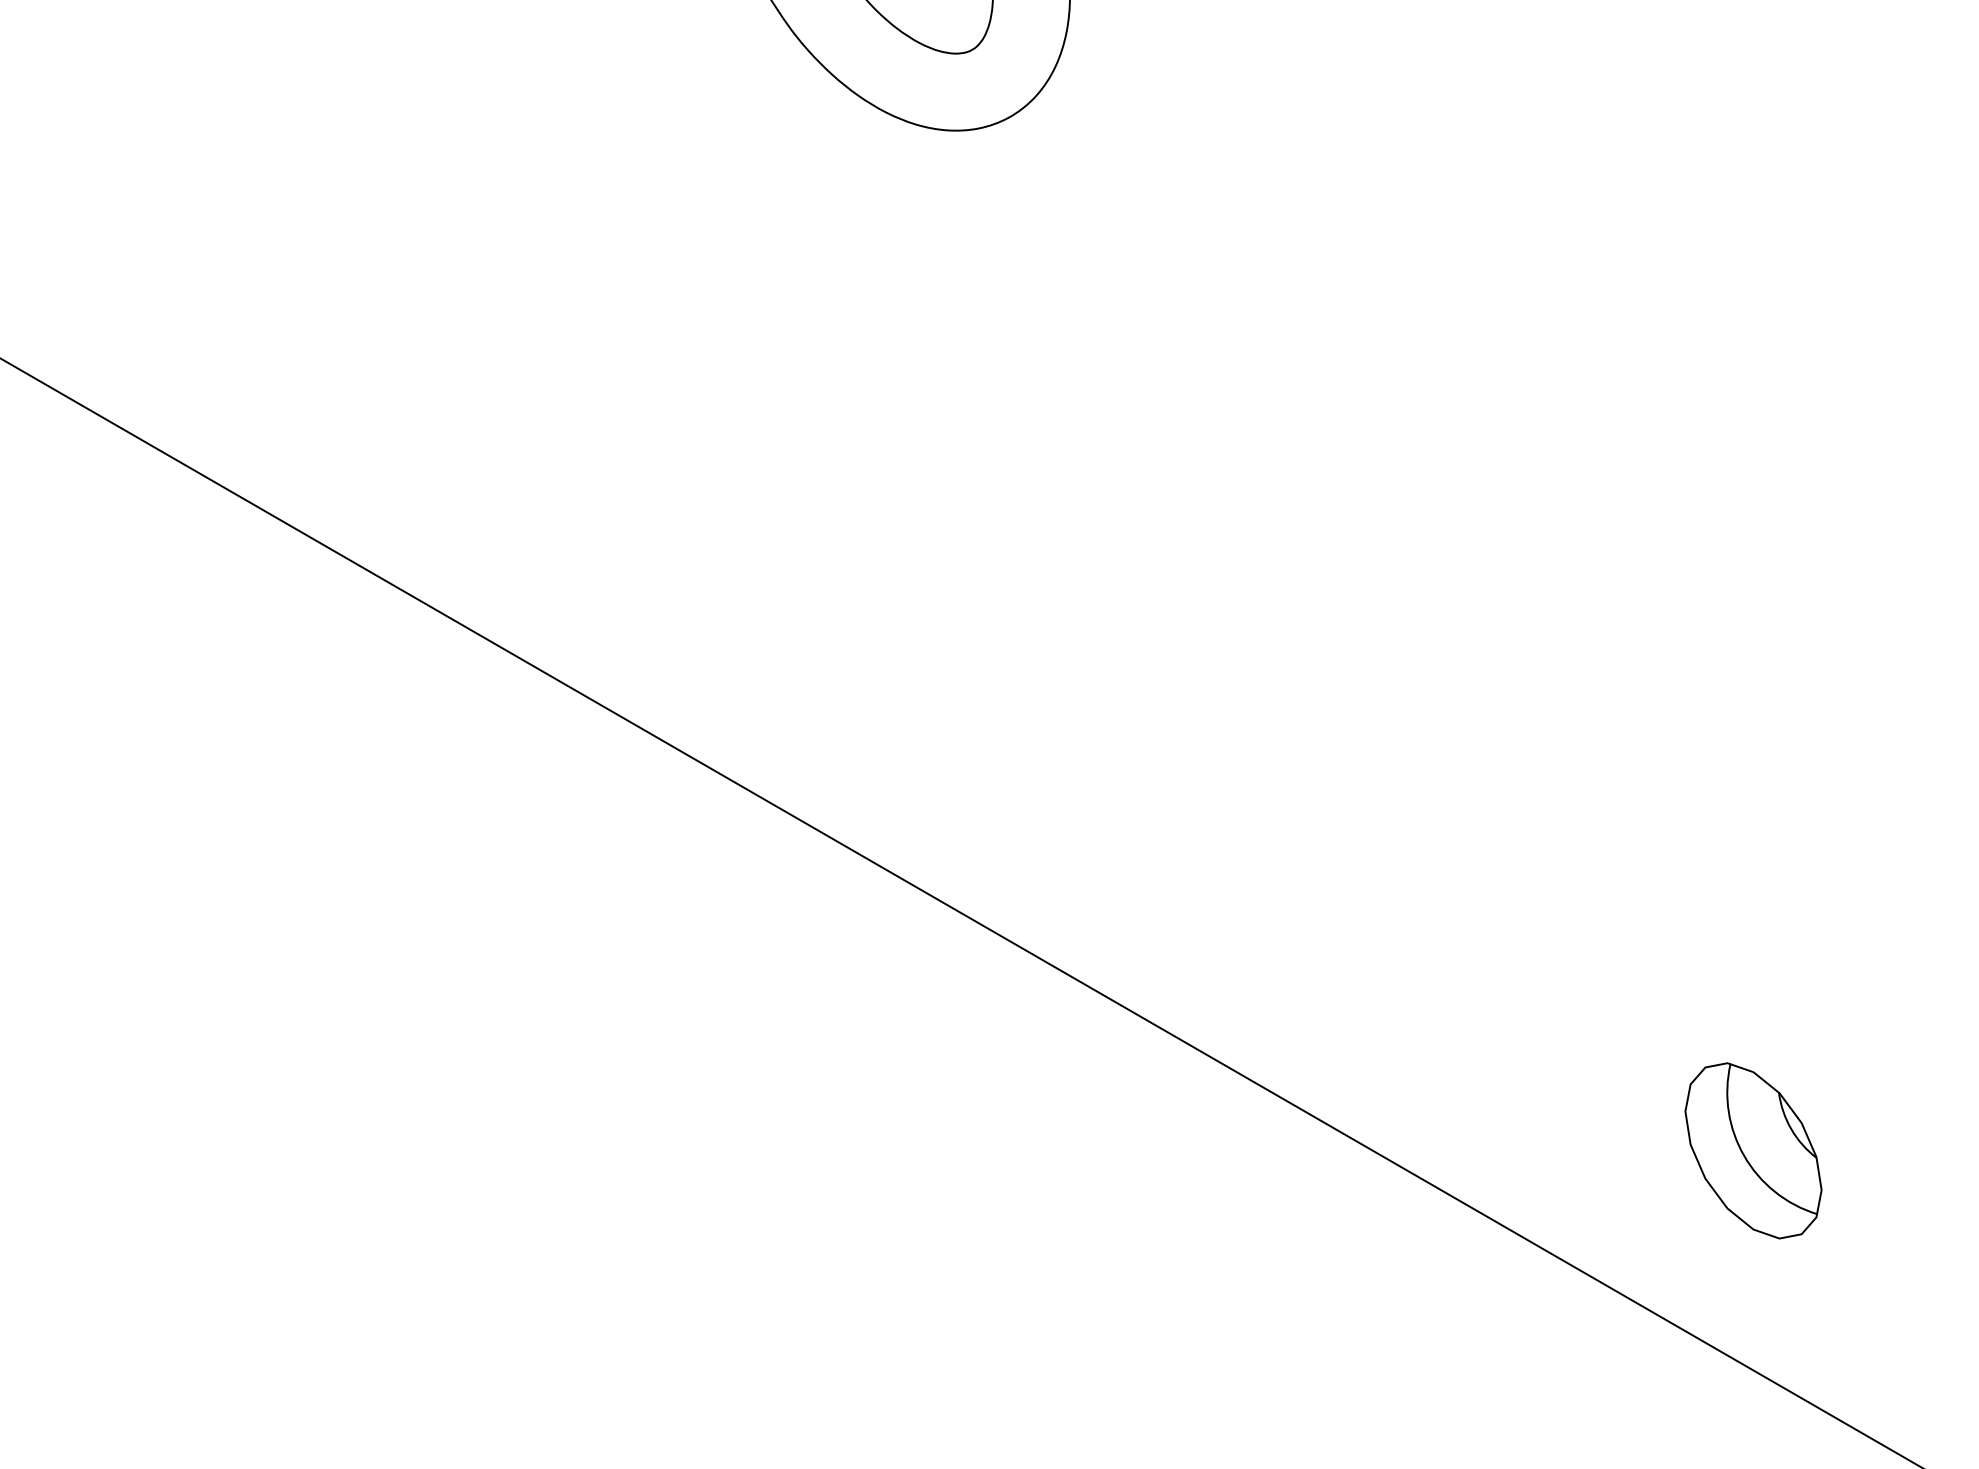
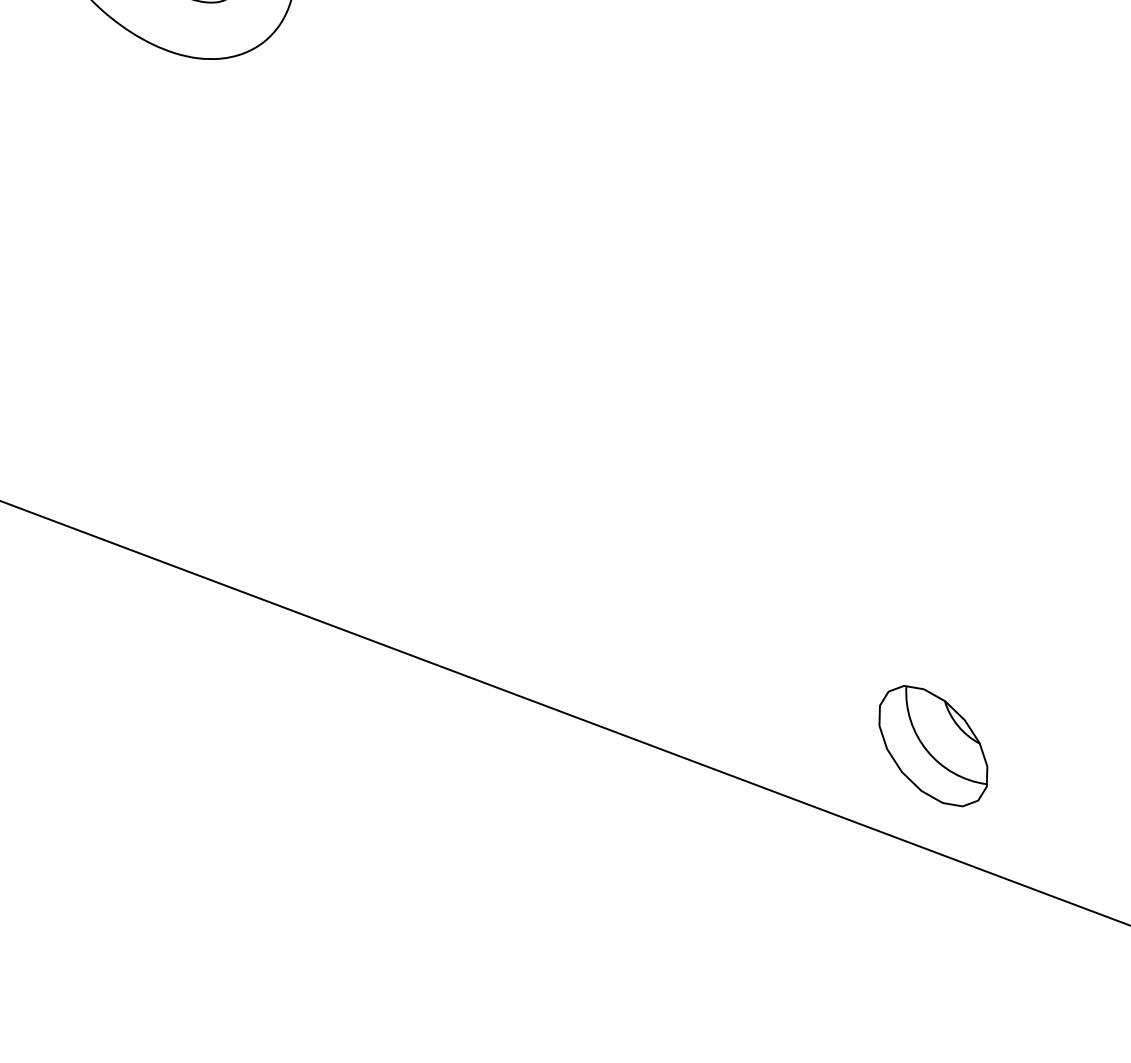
part: (1753, 1150) -> (933, 745), moved

